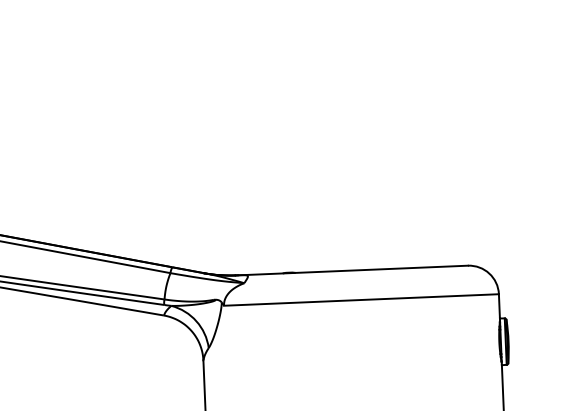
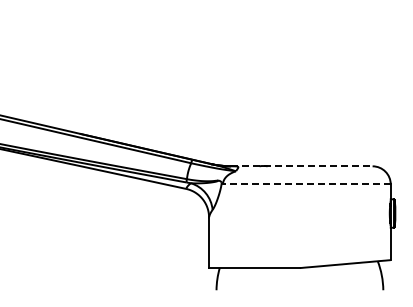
line: (351, 270) -> (301, 166), solid -> dashed
line: (360, 300) -> (306, 184), solid -> dashed

